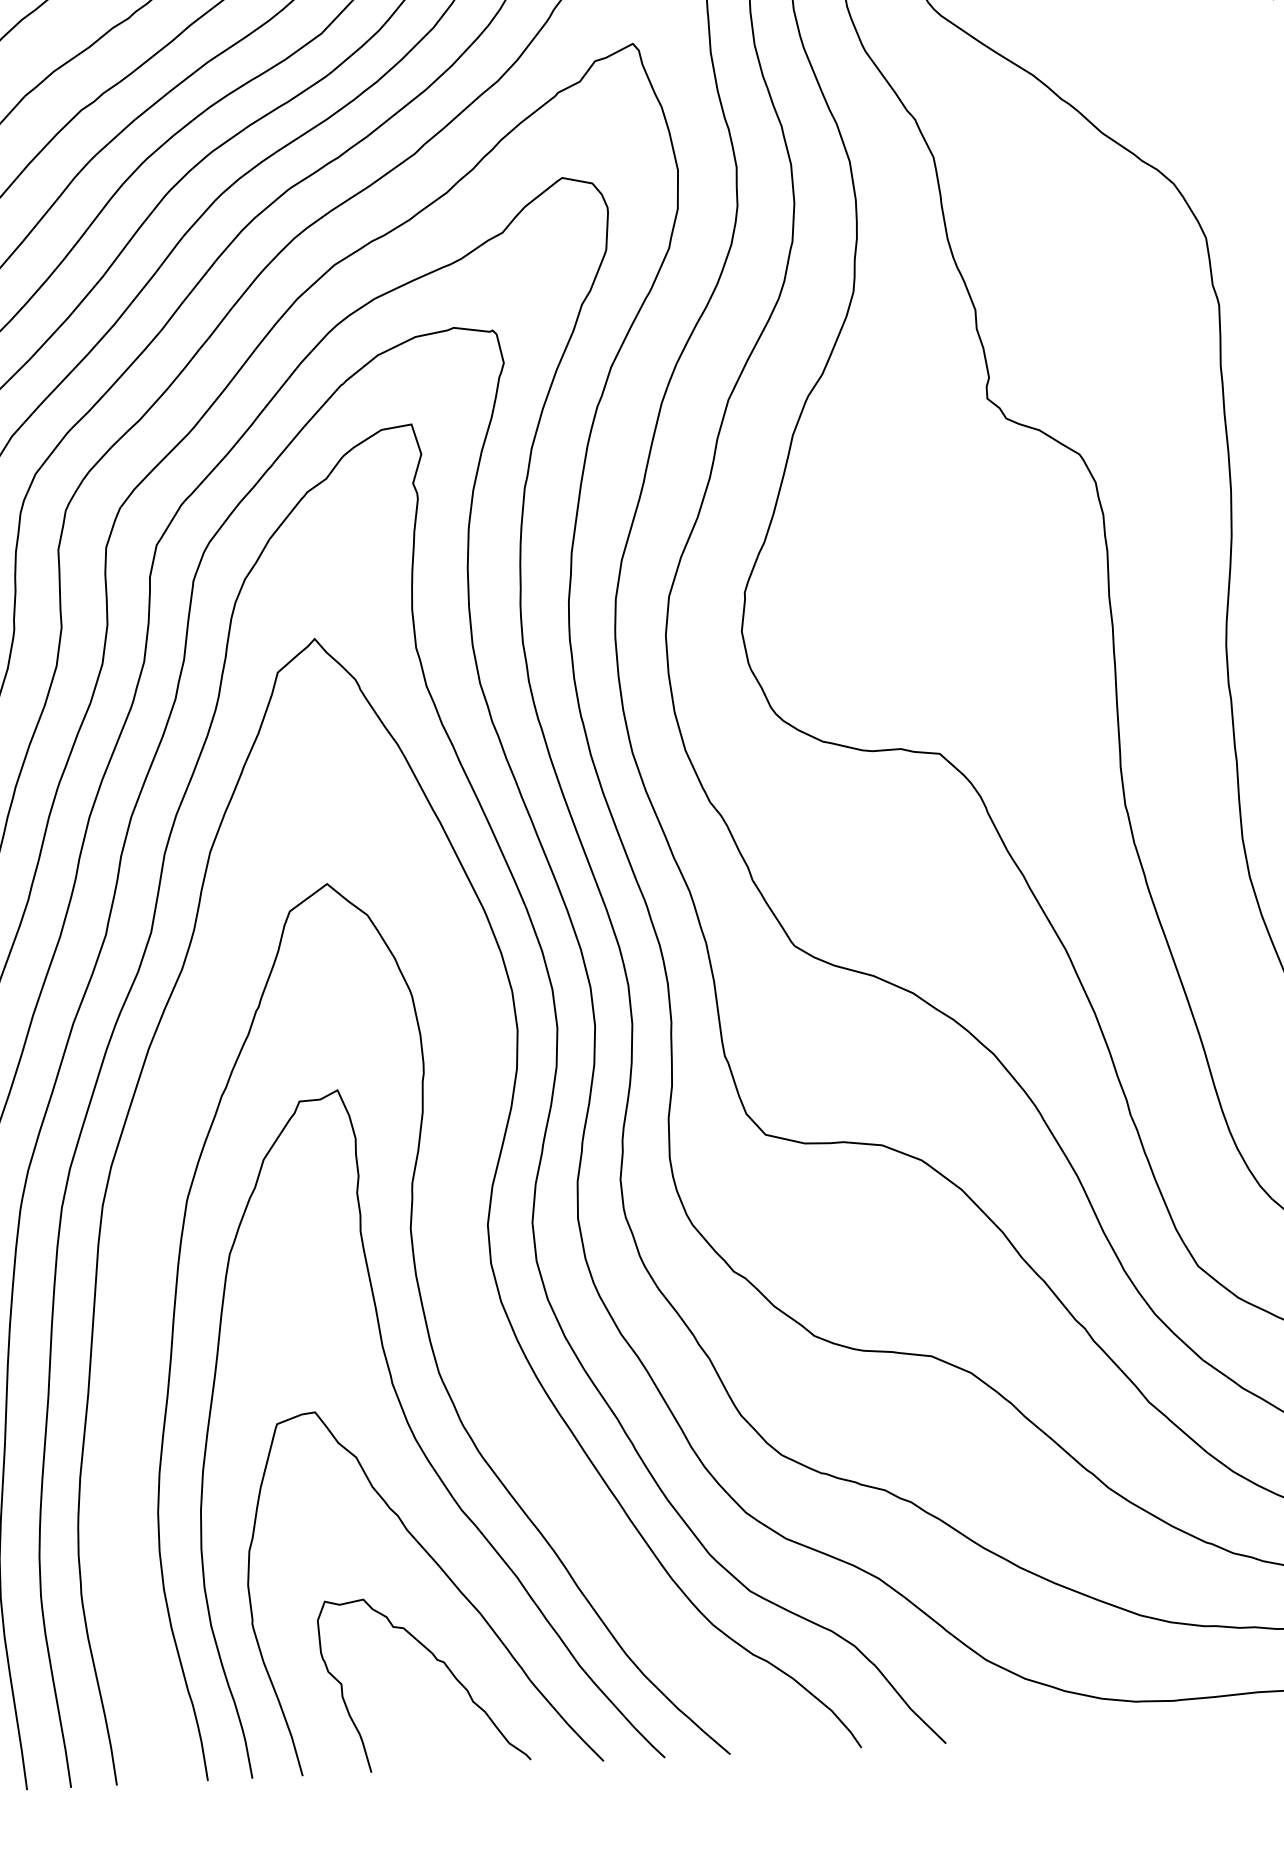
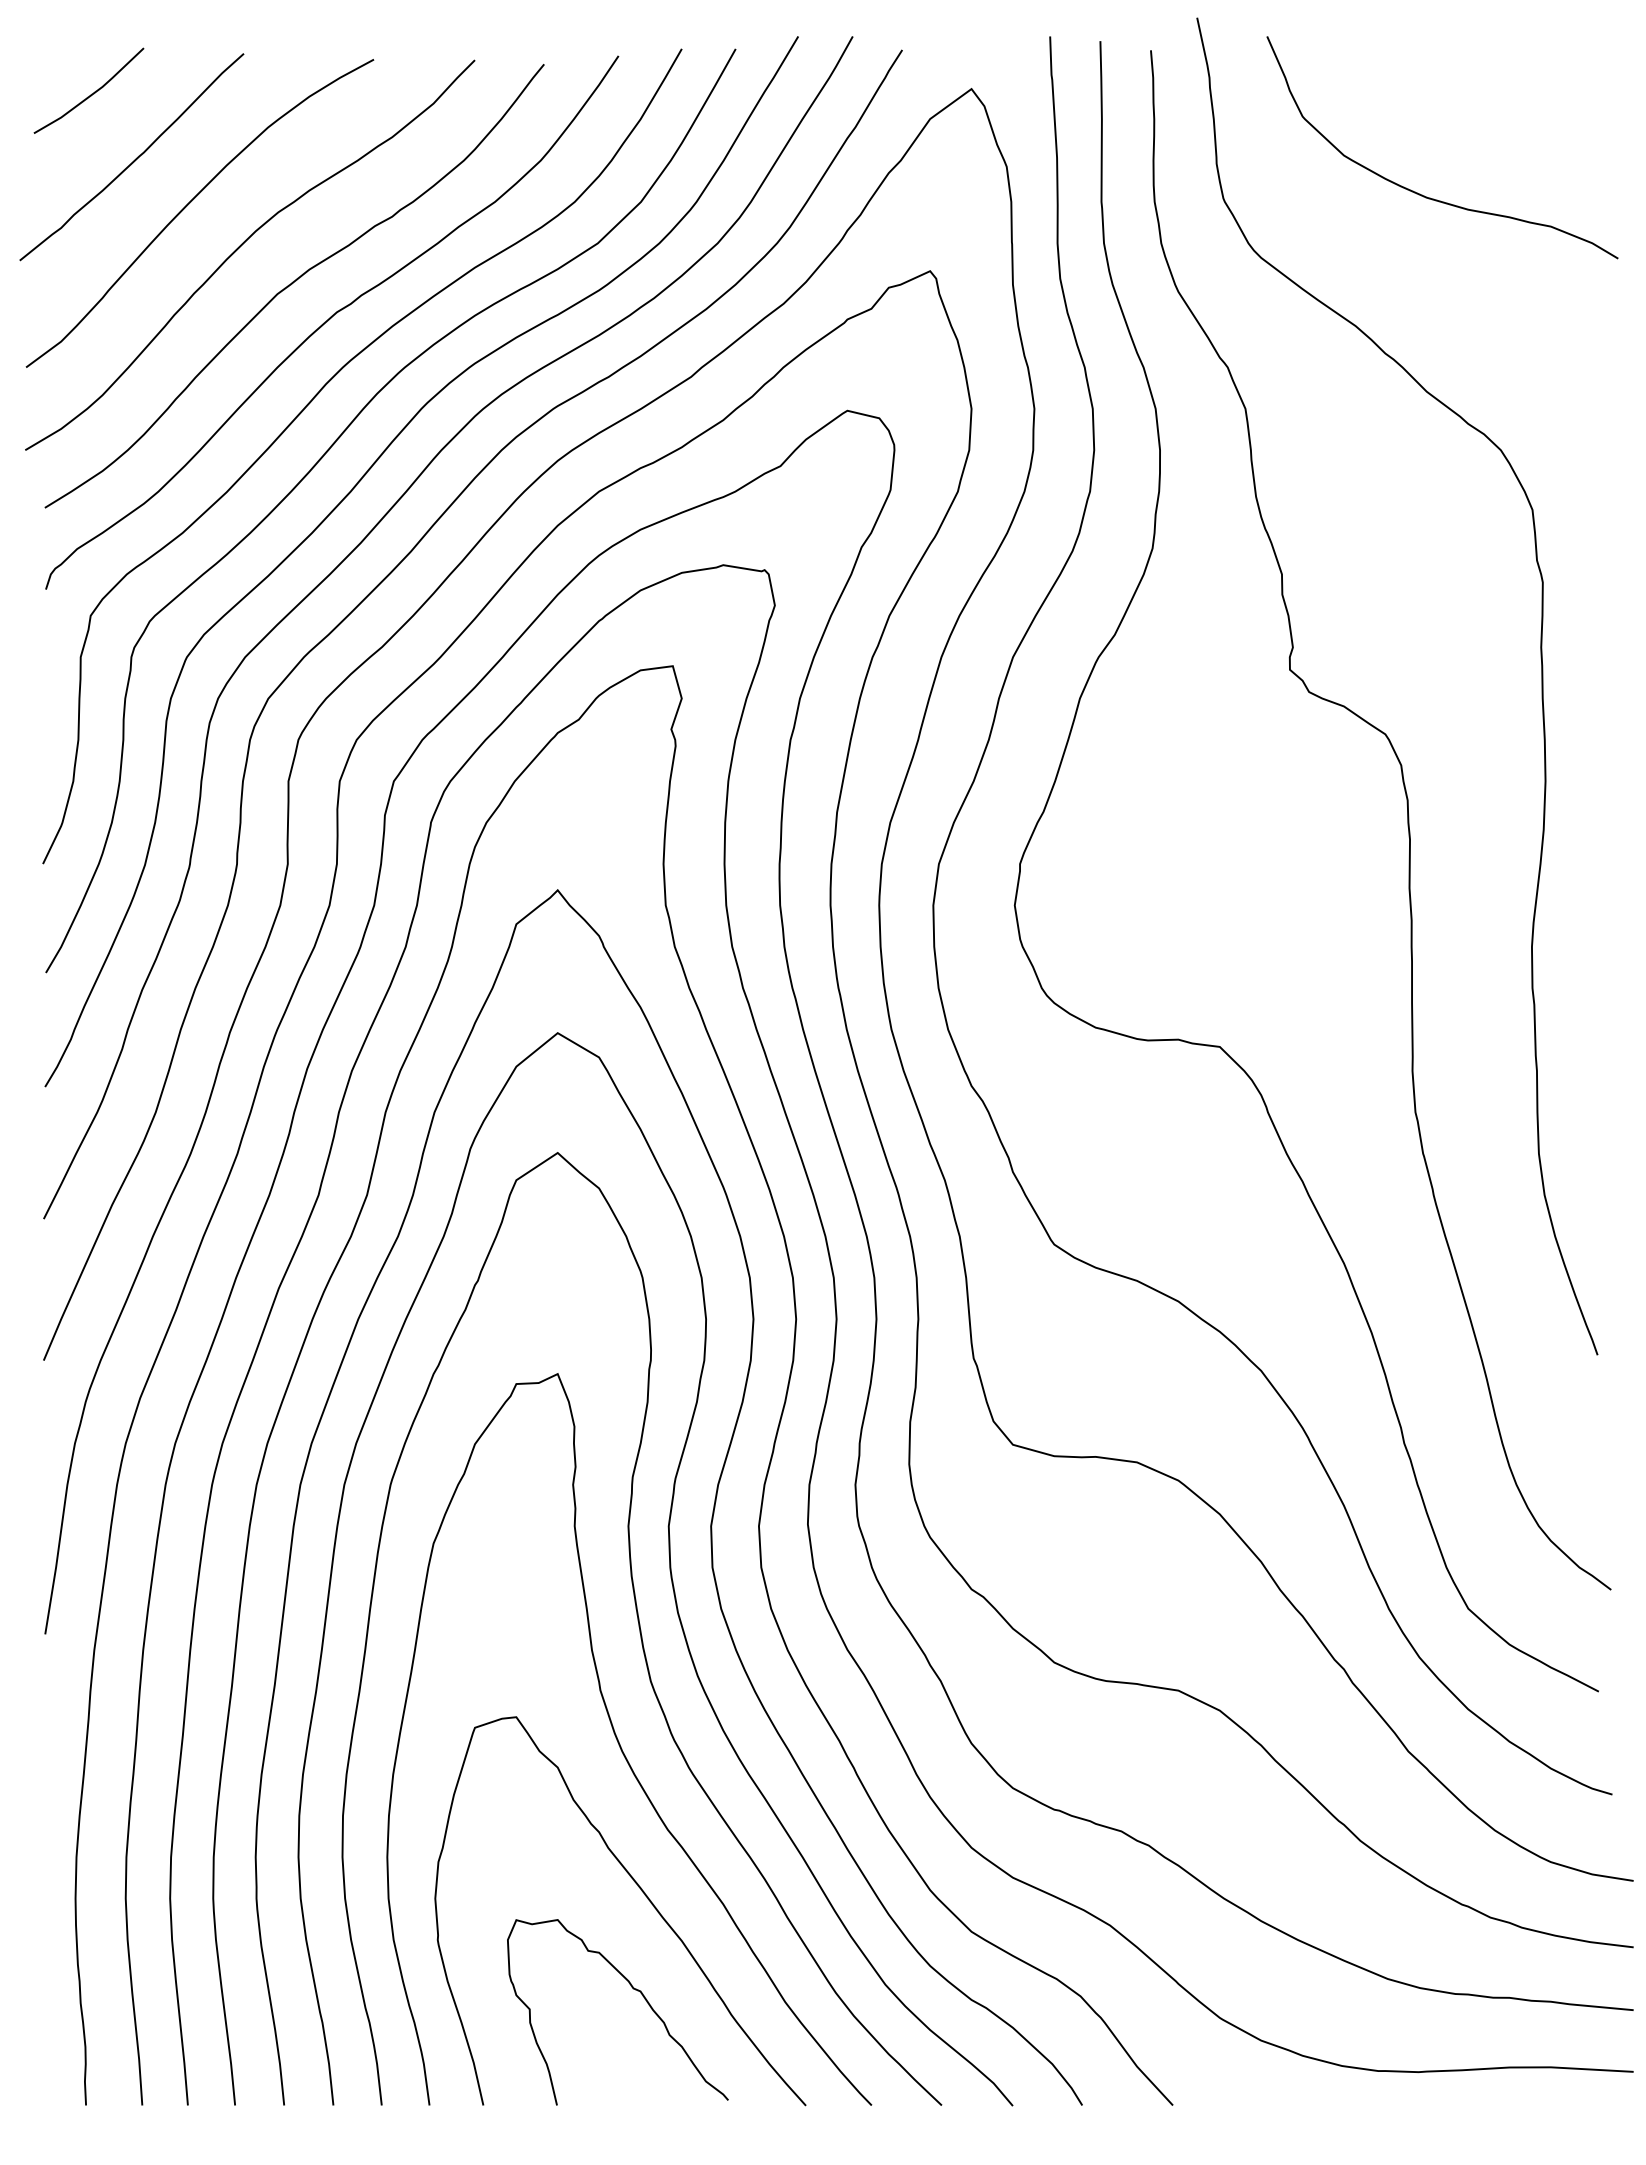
curve: (451, 1267) -> (669, 1569), added

